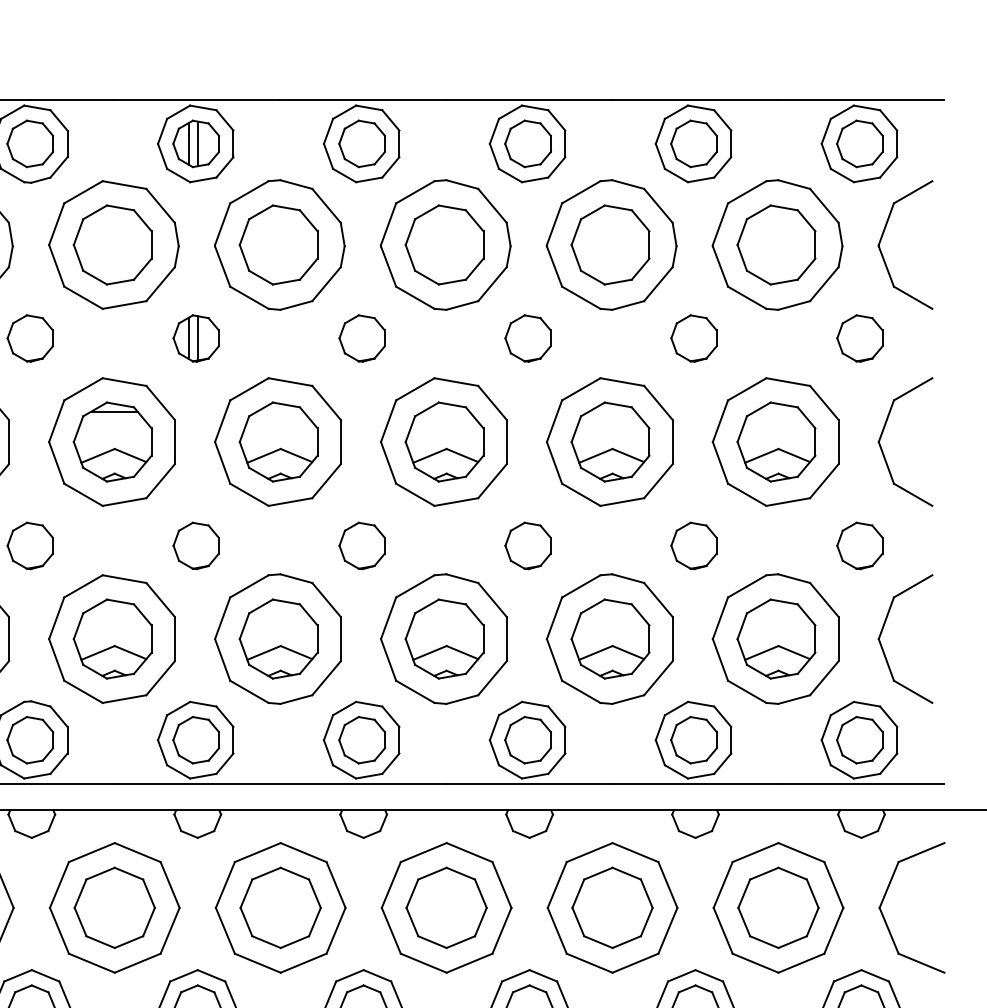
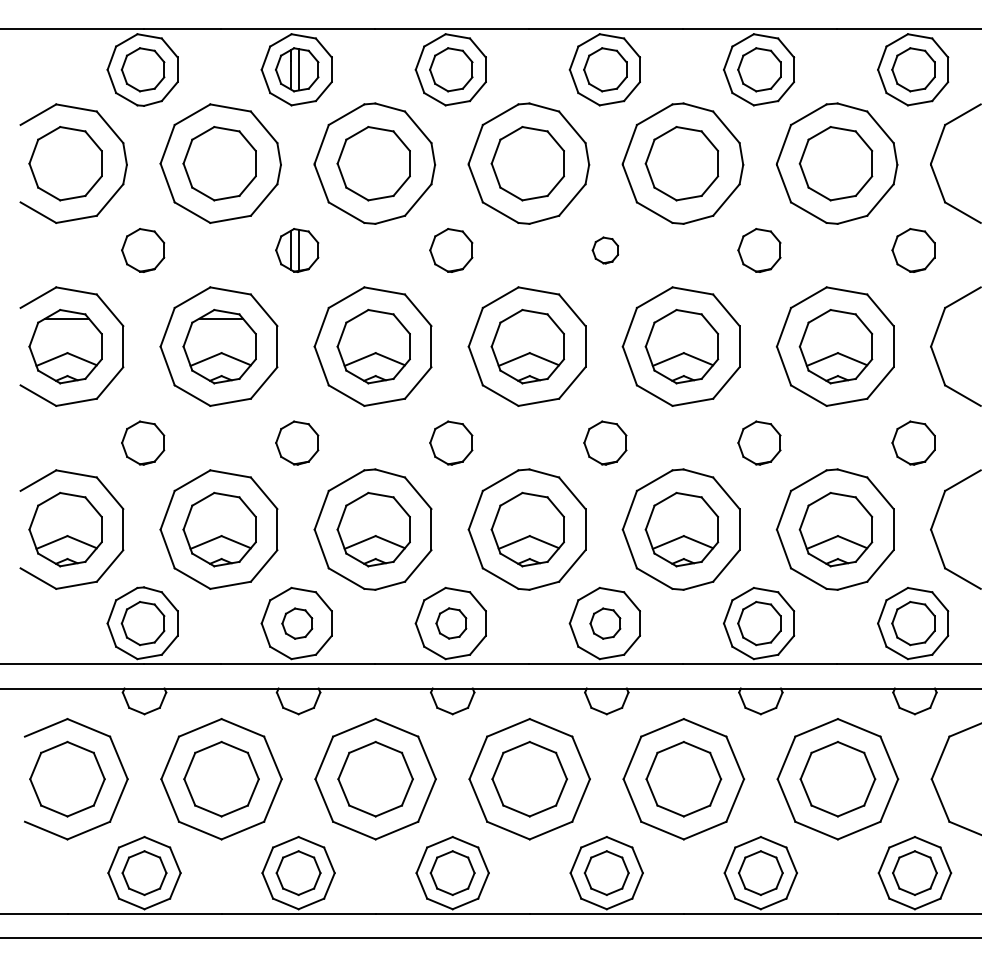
part: (528, 338) -> (605, 250), size x0.6
part: (196, 740) -> (297, 623), size x0.7
part: (362, 740) -> (451, 623), size x0.7
part: (528, 740) -> (605, 623), size x0.7

